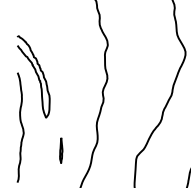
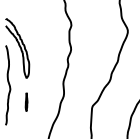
part: (61, 149) -> (26, 101), moved

